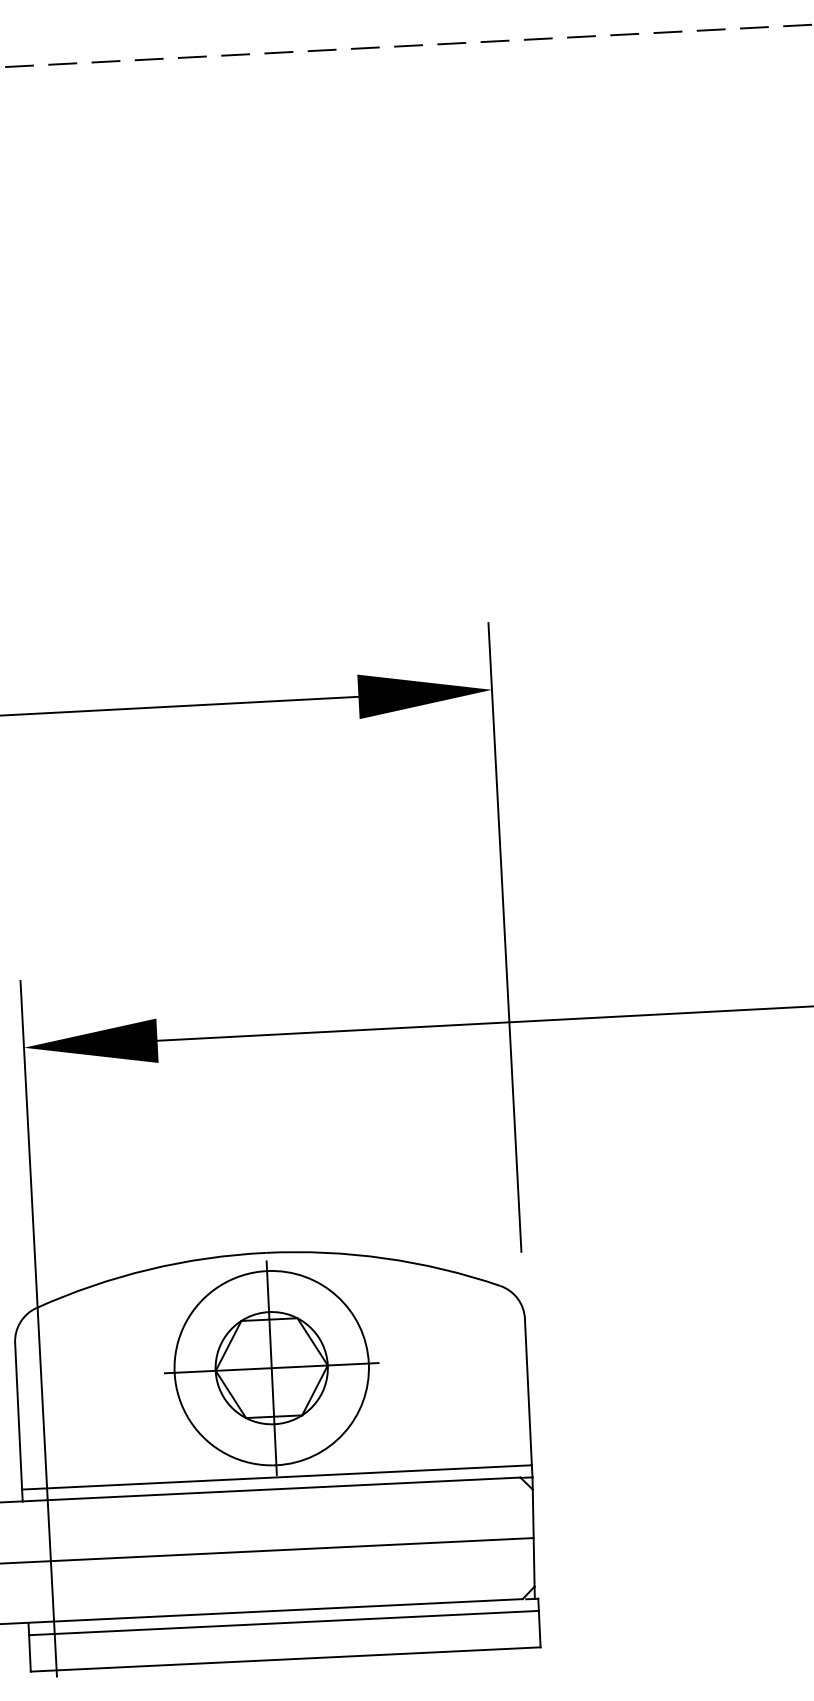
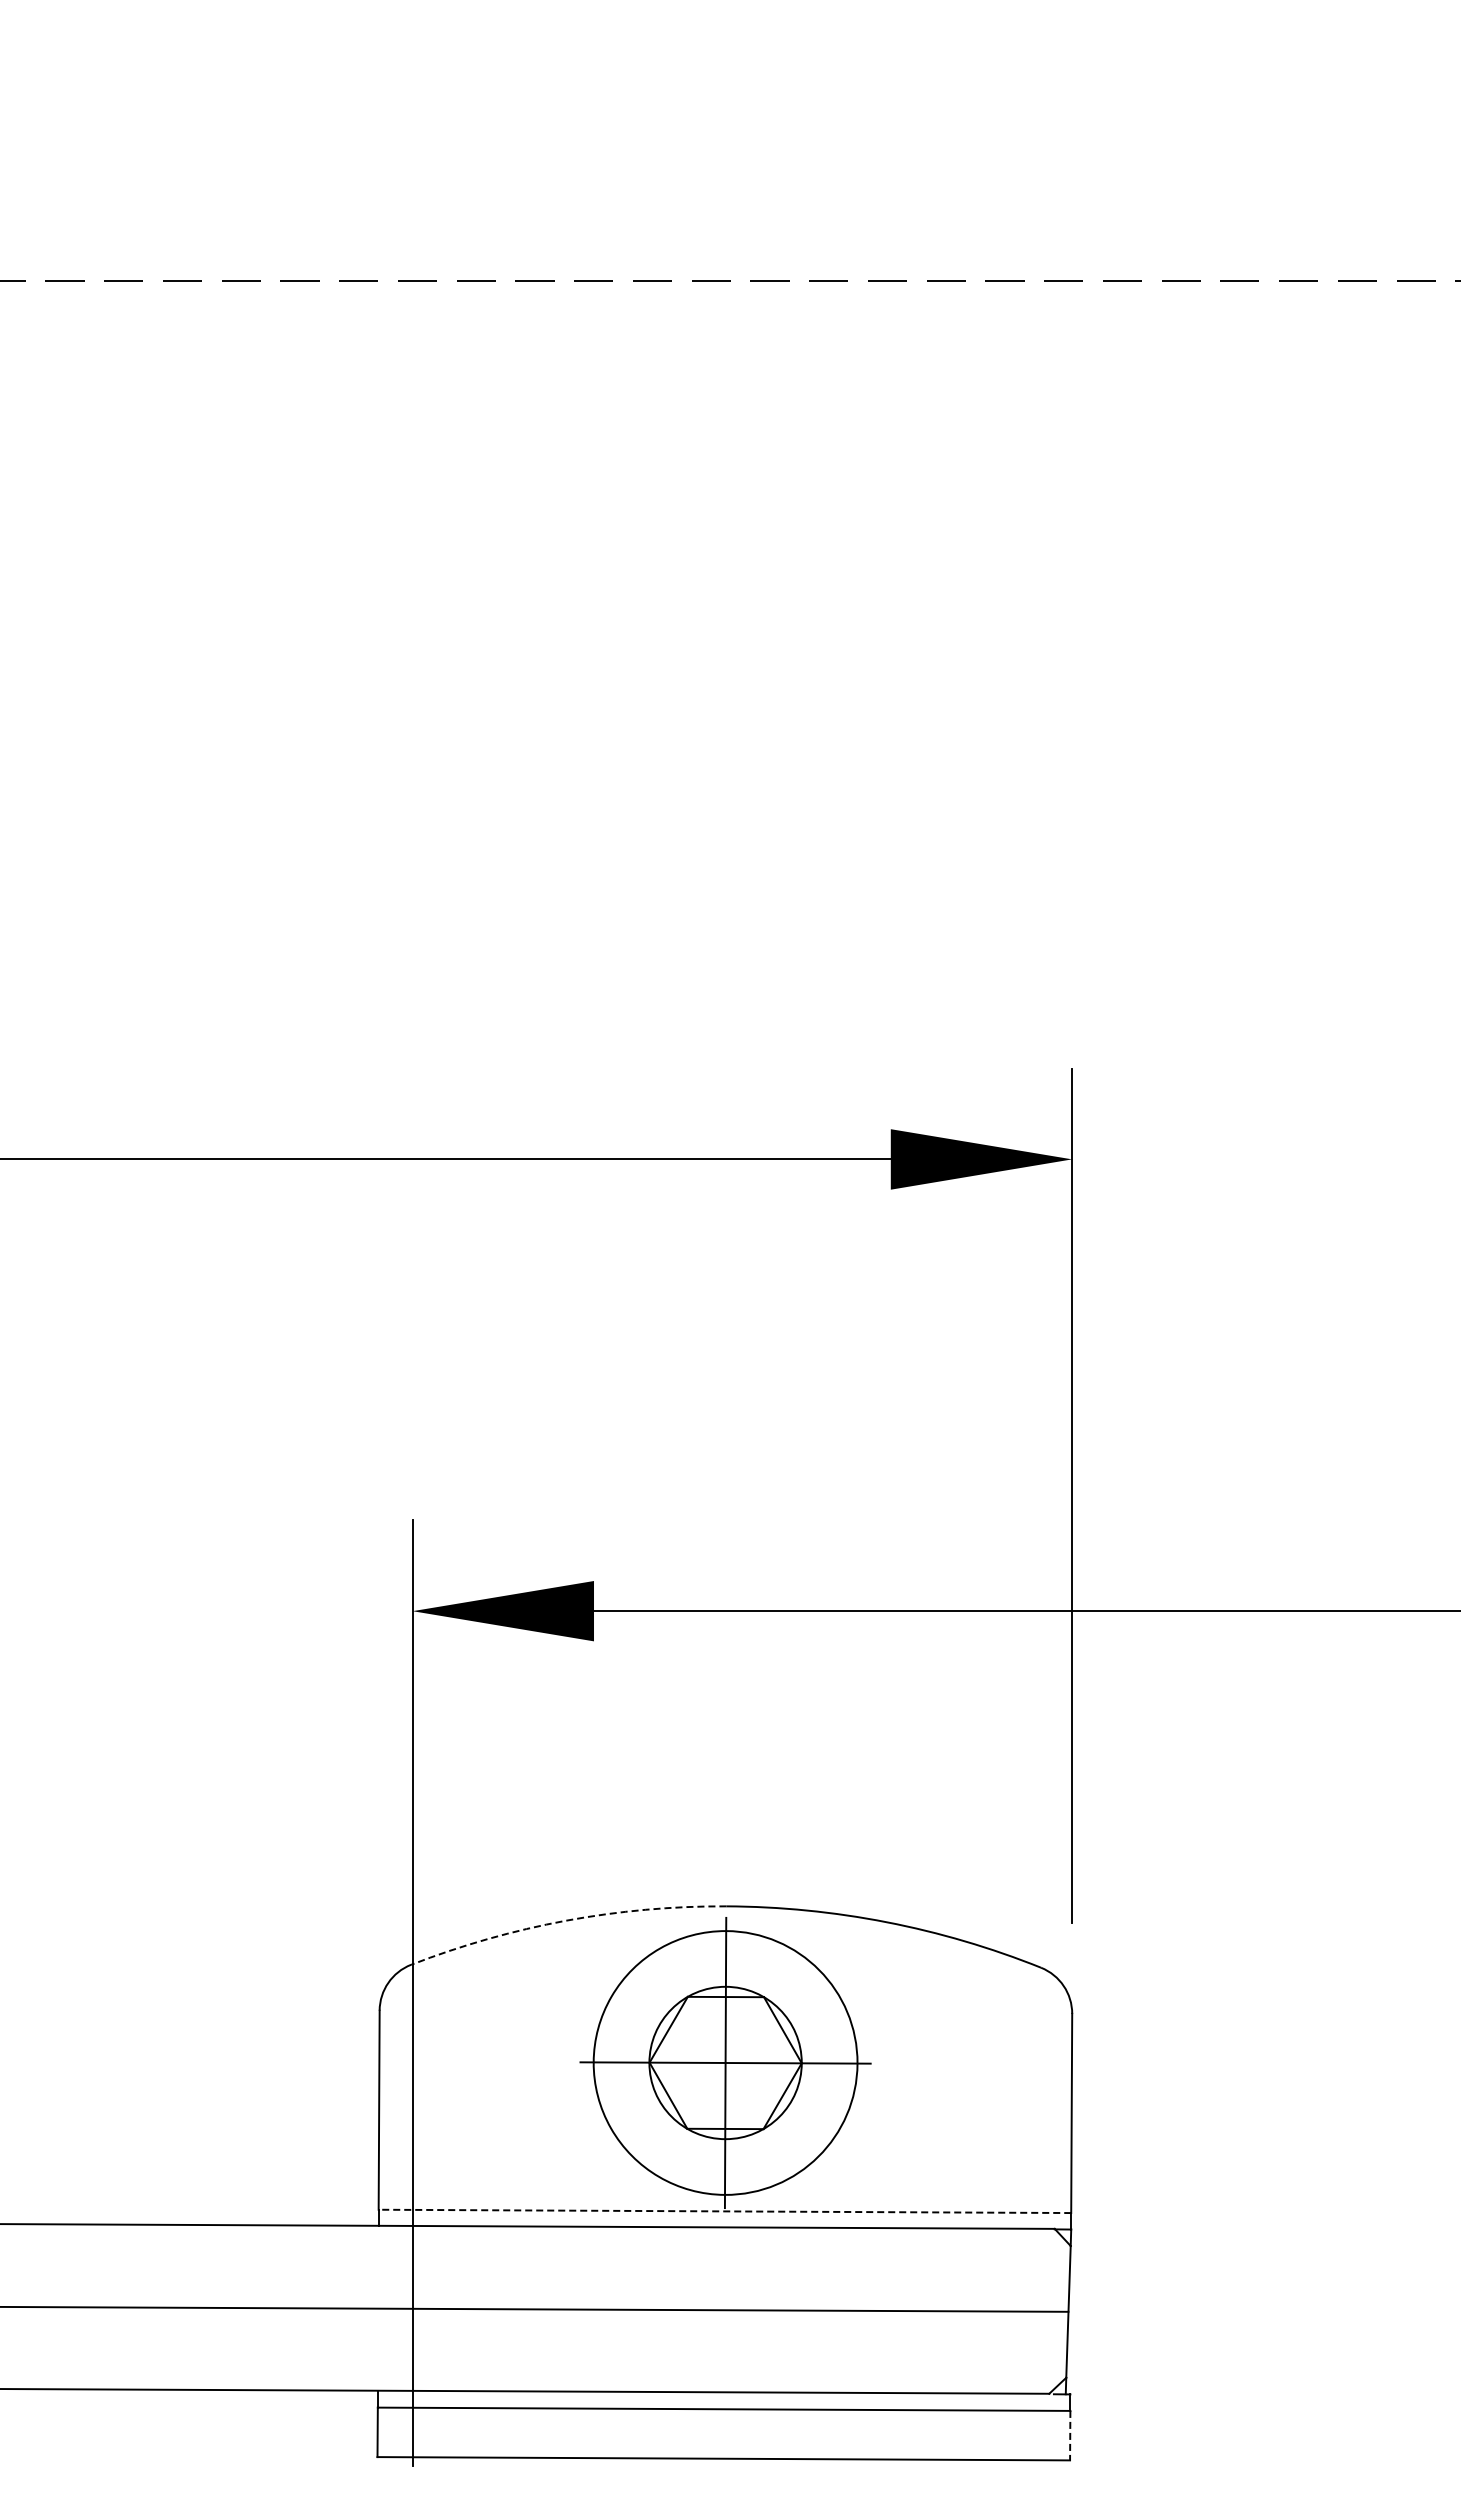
arc: (149, 1269) -> (566, 1920), solid -> dashed
line: (276, 1477) -> (724, 2211), solid -> dashed
line: (539, 1629) -> (1070, 2435), solid -> dashed

